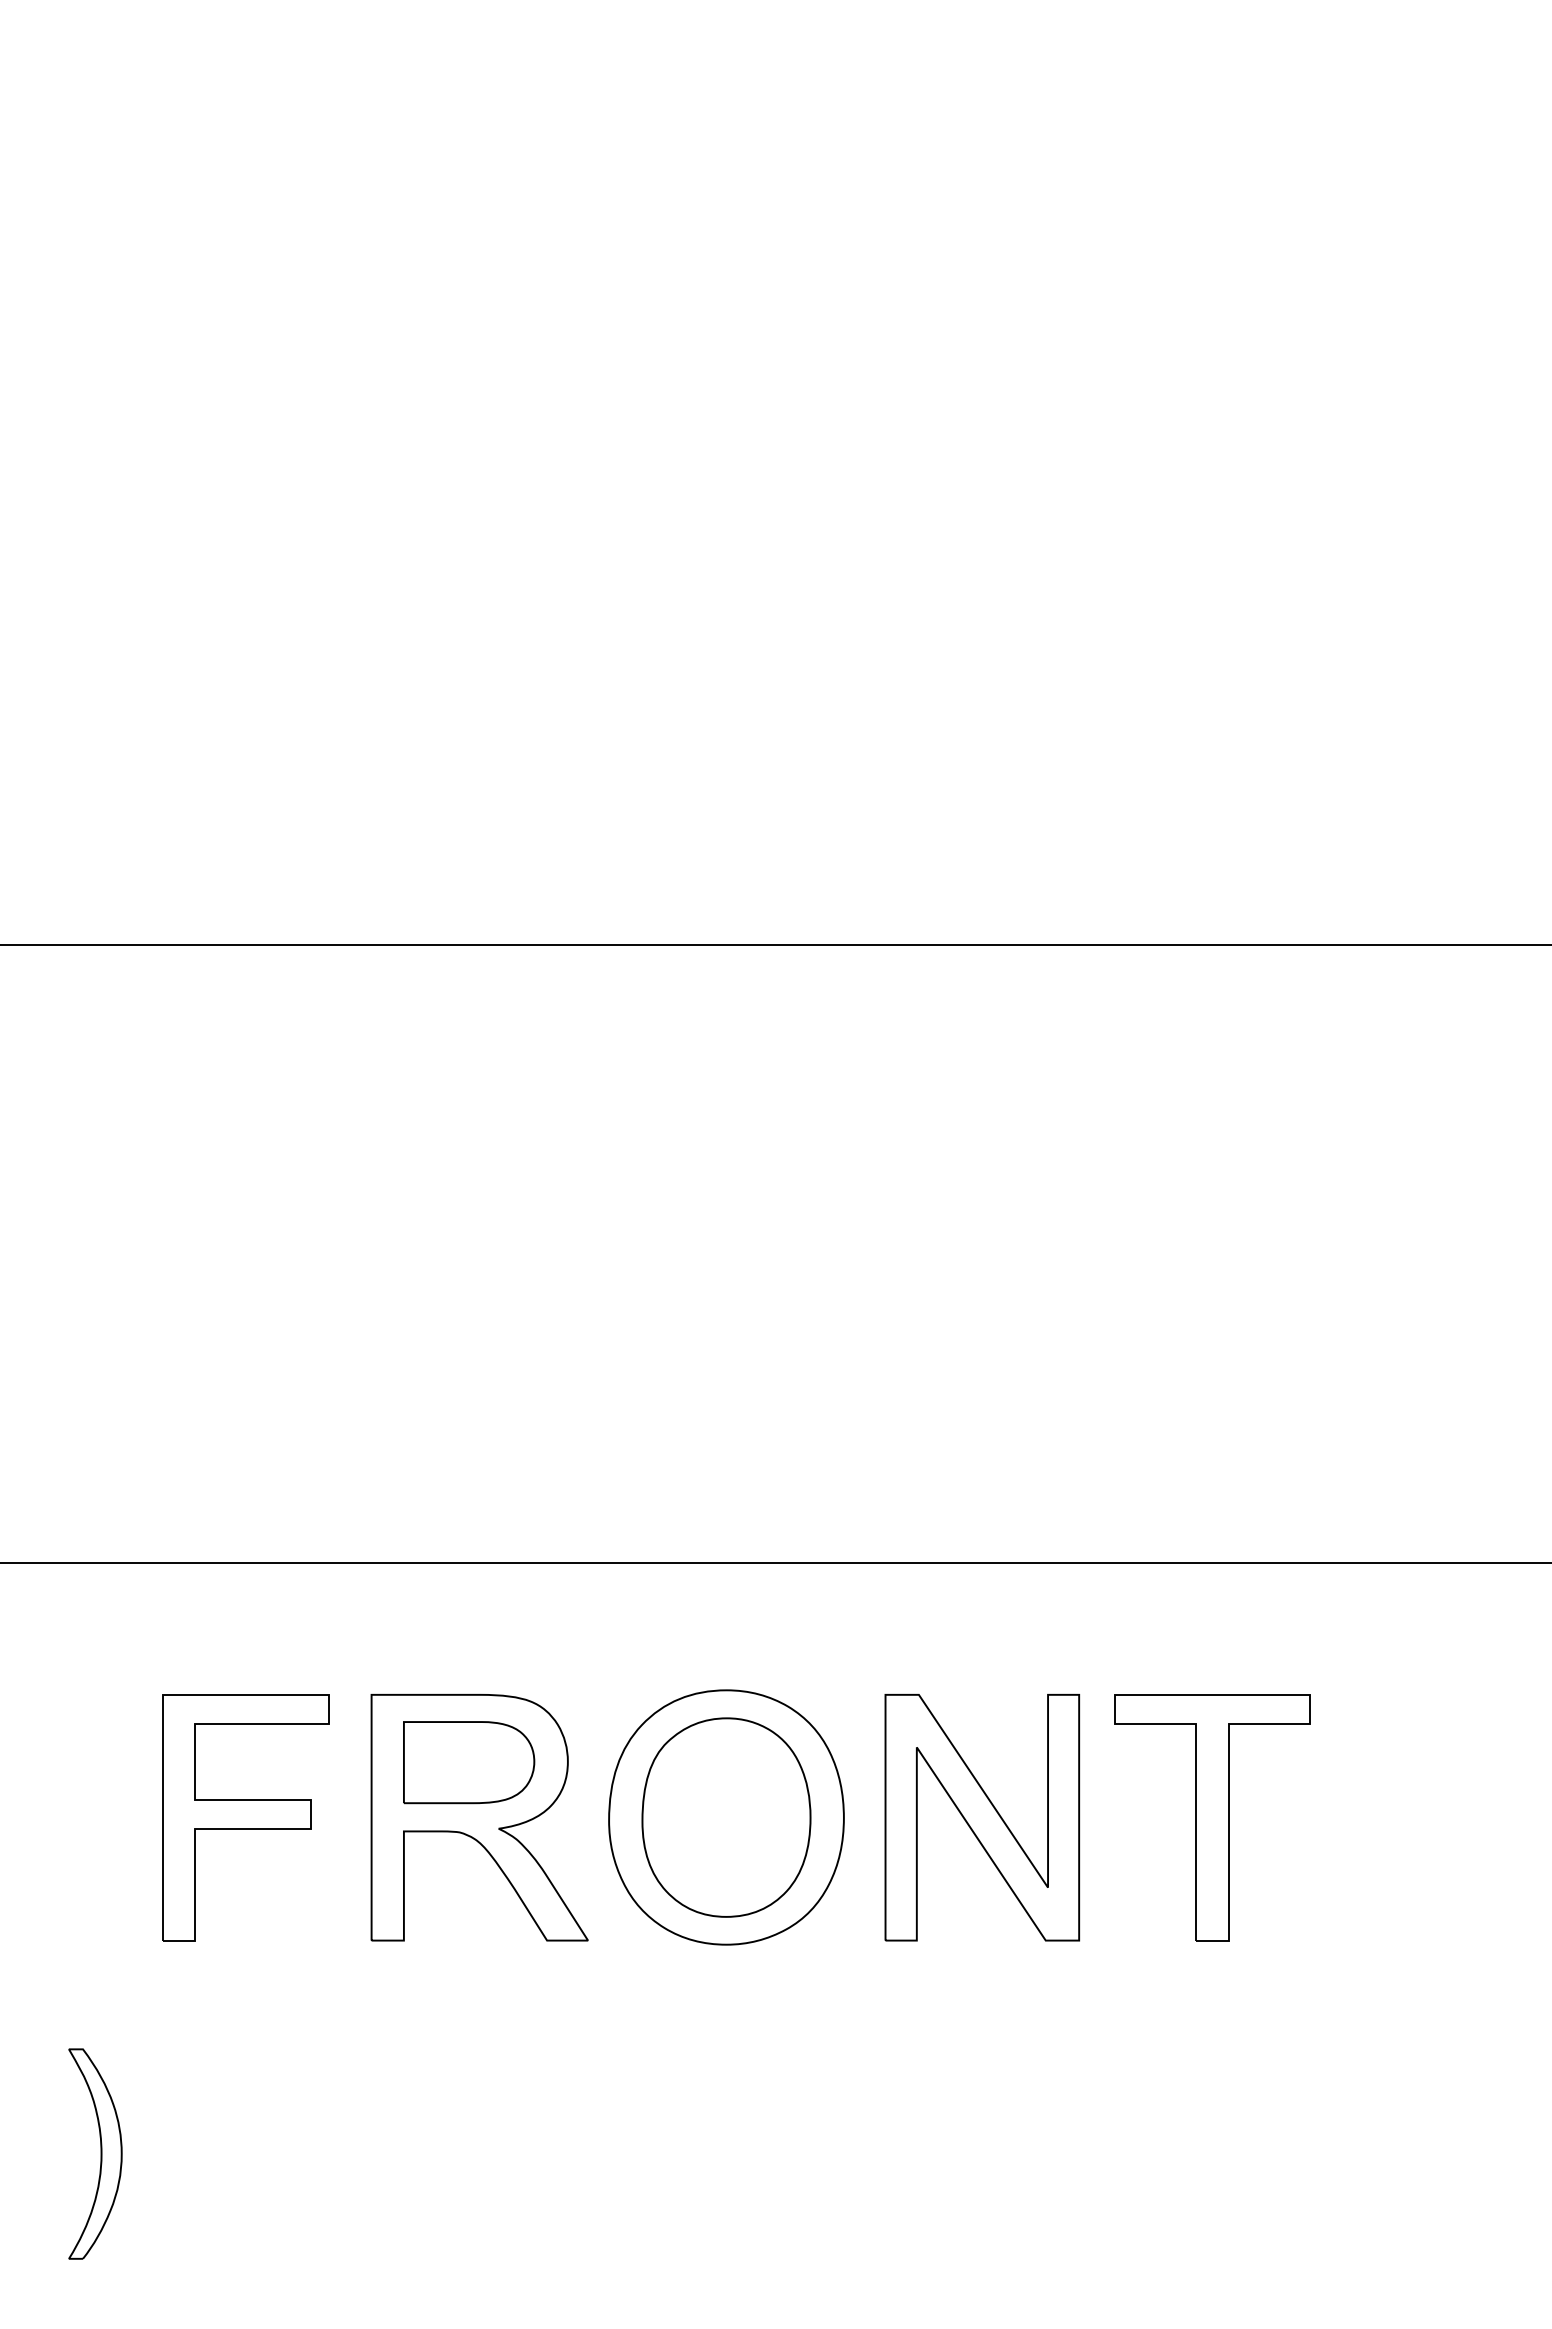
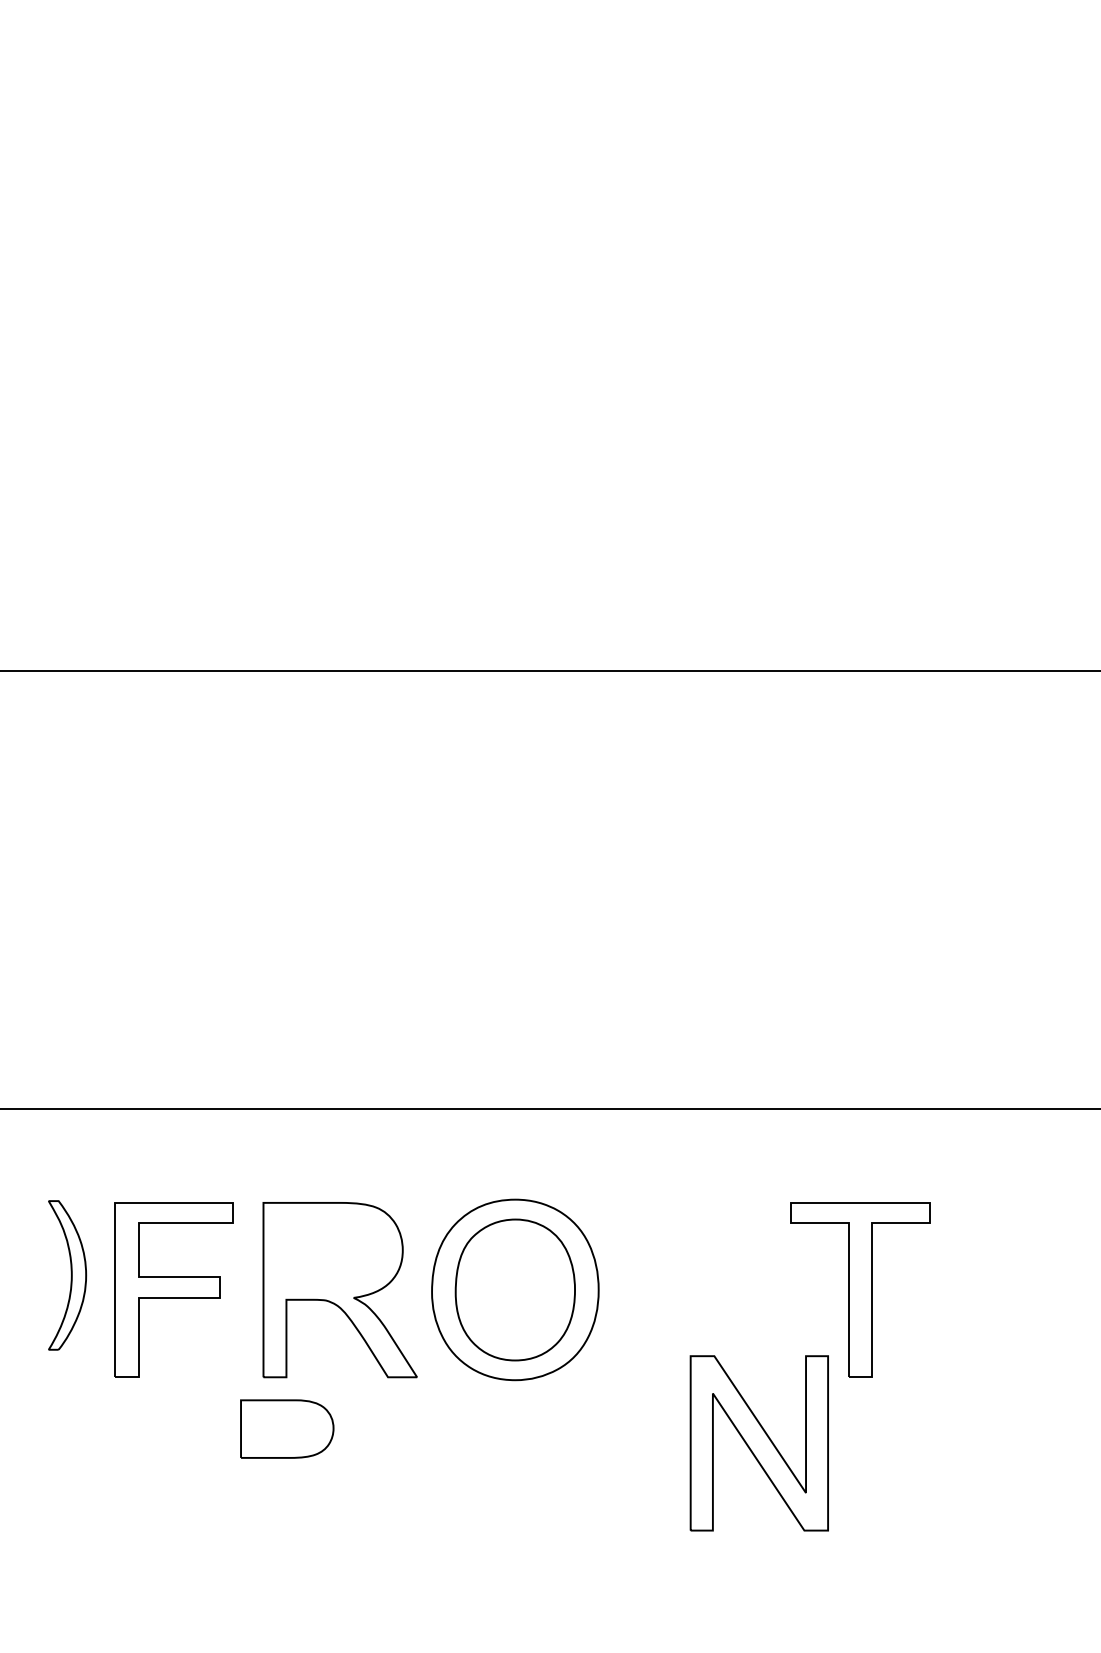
part: (469, 1762) -> (287, 1429), moved
part: (981, 1817) -> (758, 1443), moved
part: (95, 2153) -> (67, 1275), moved

